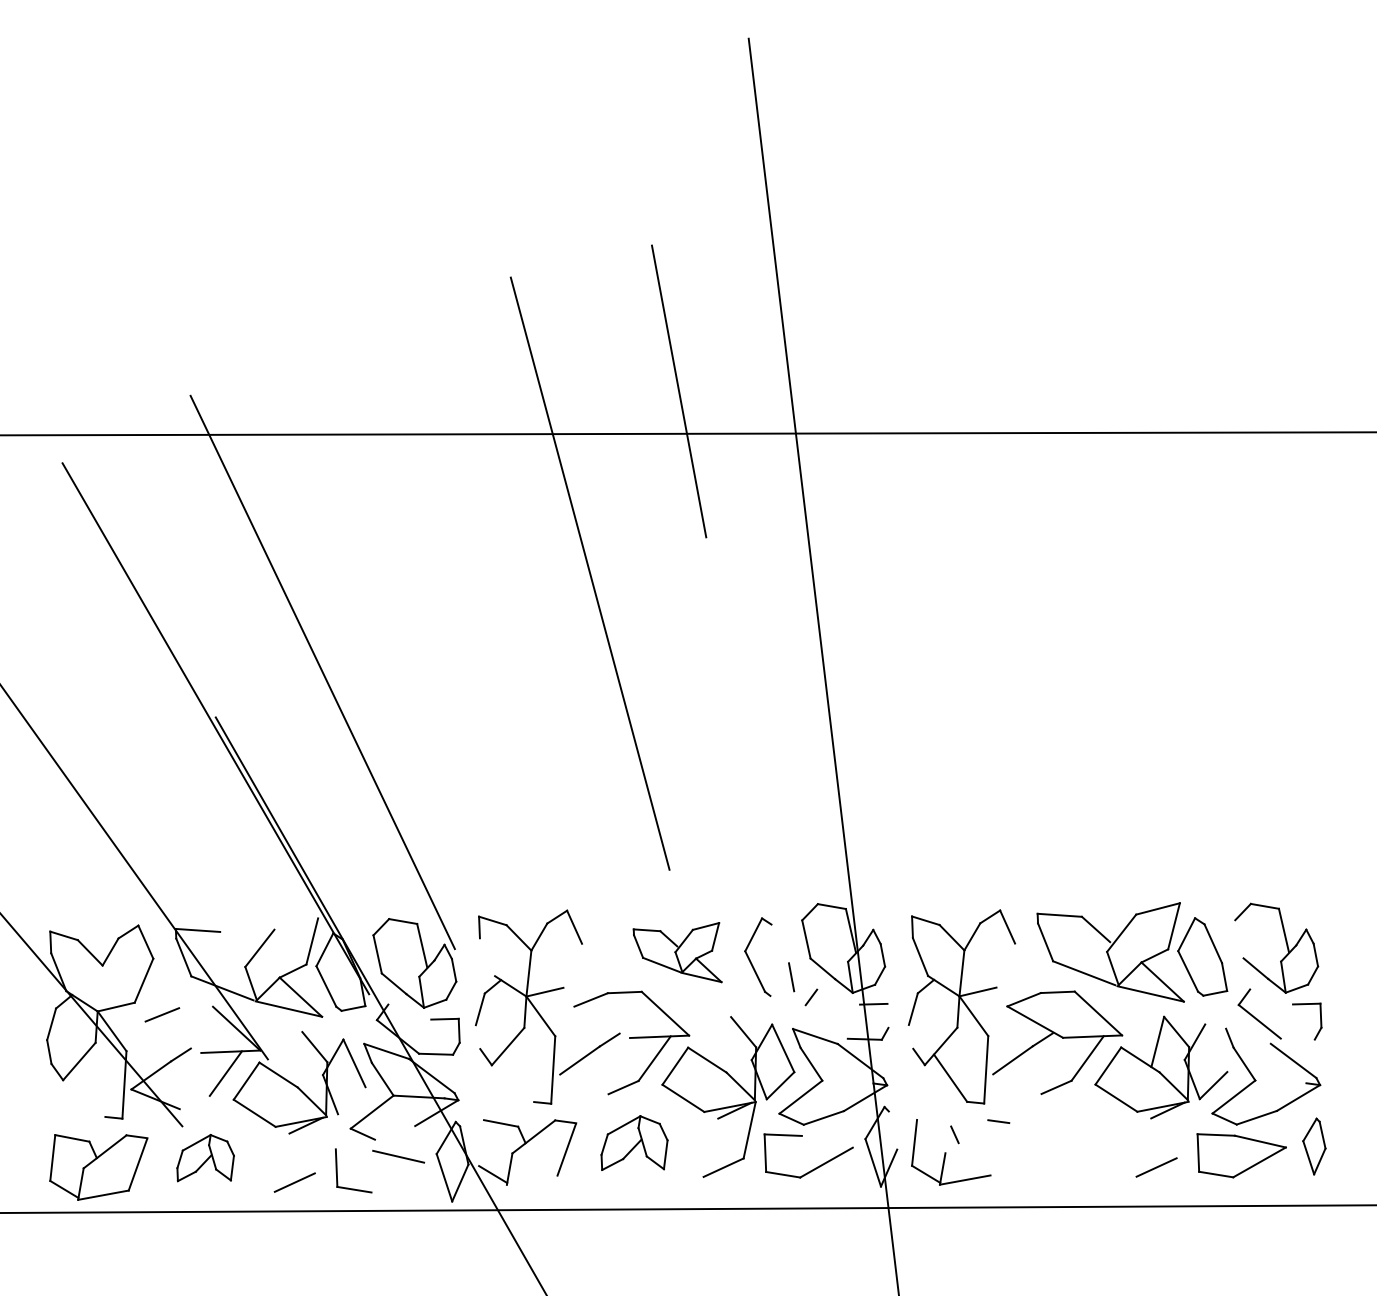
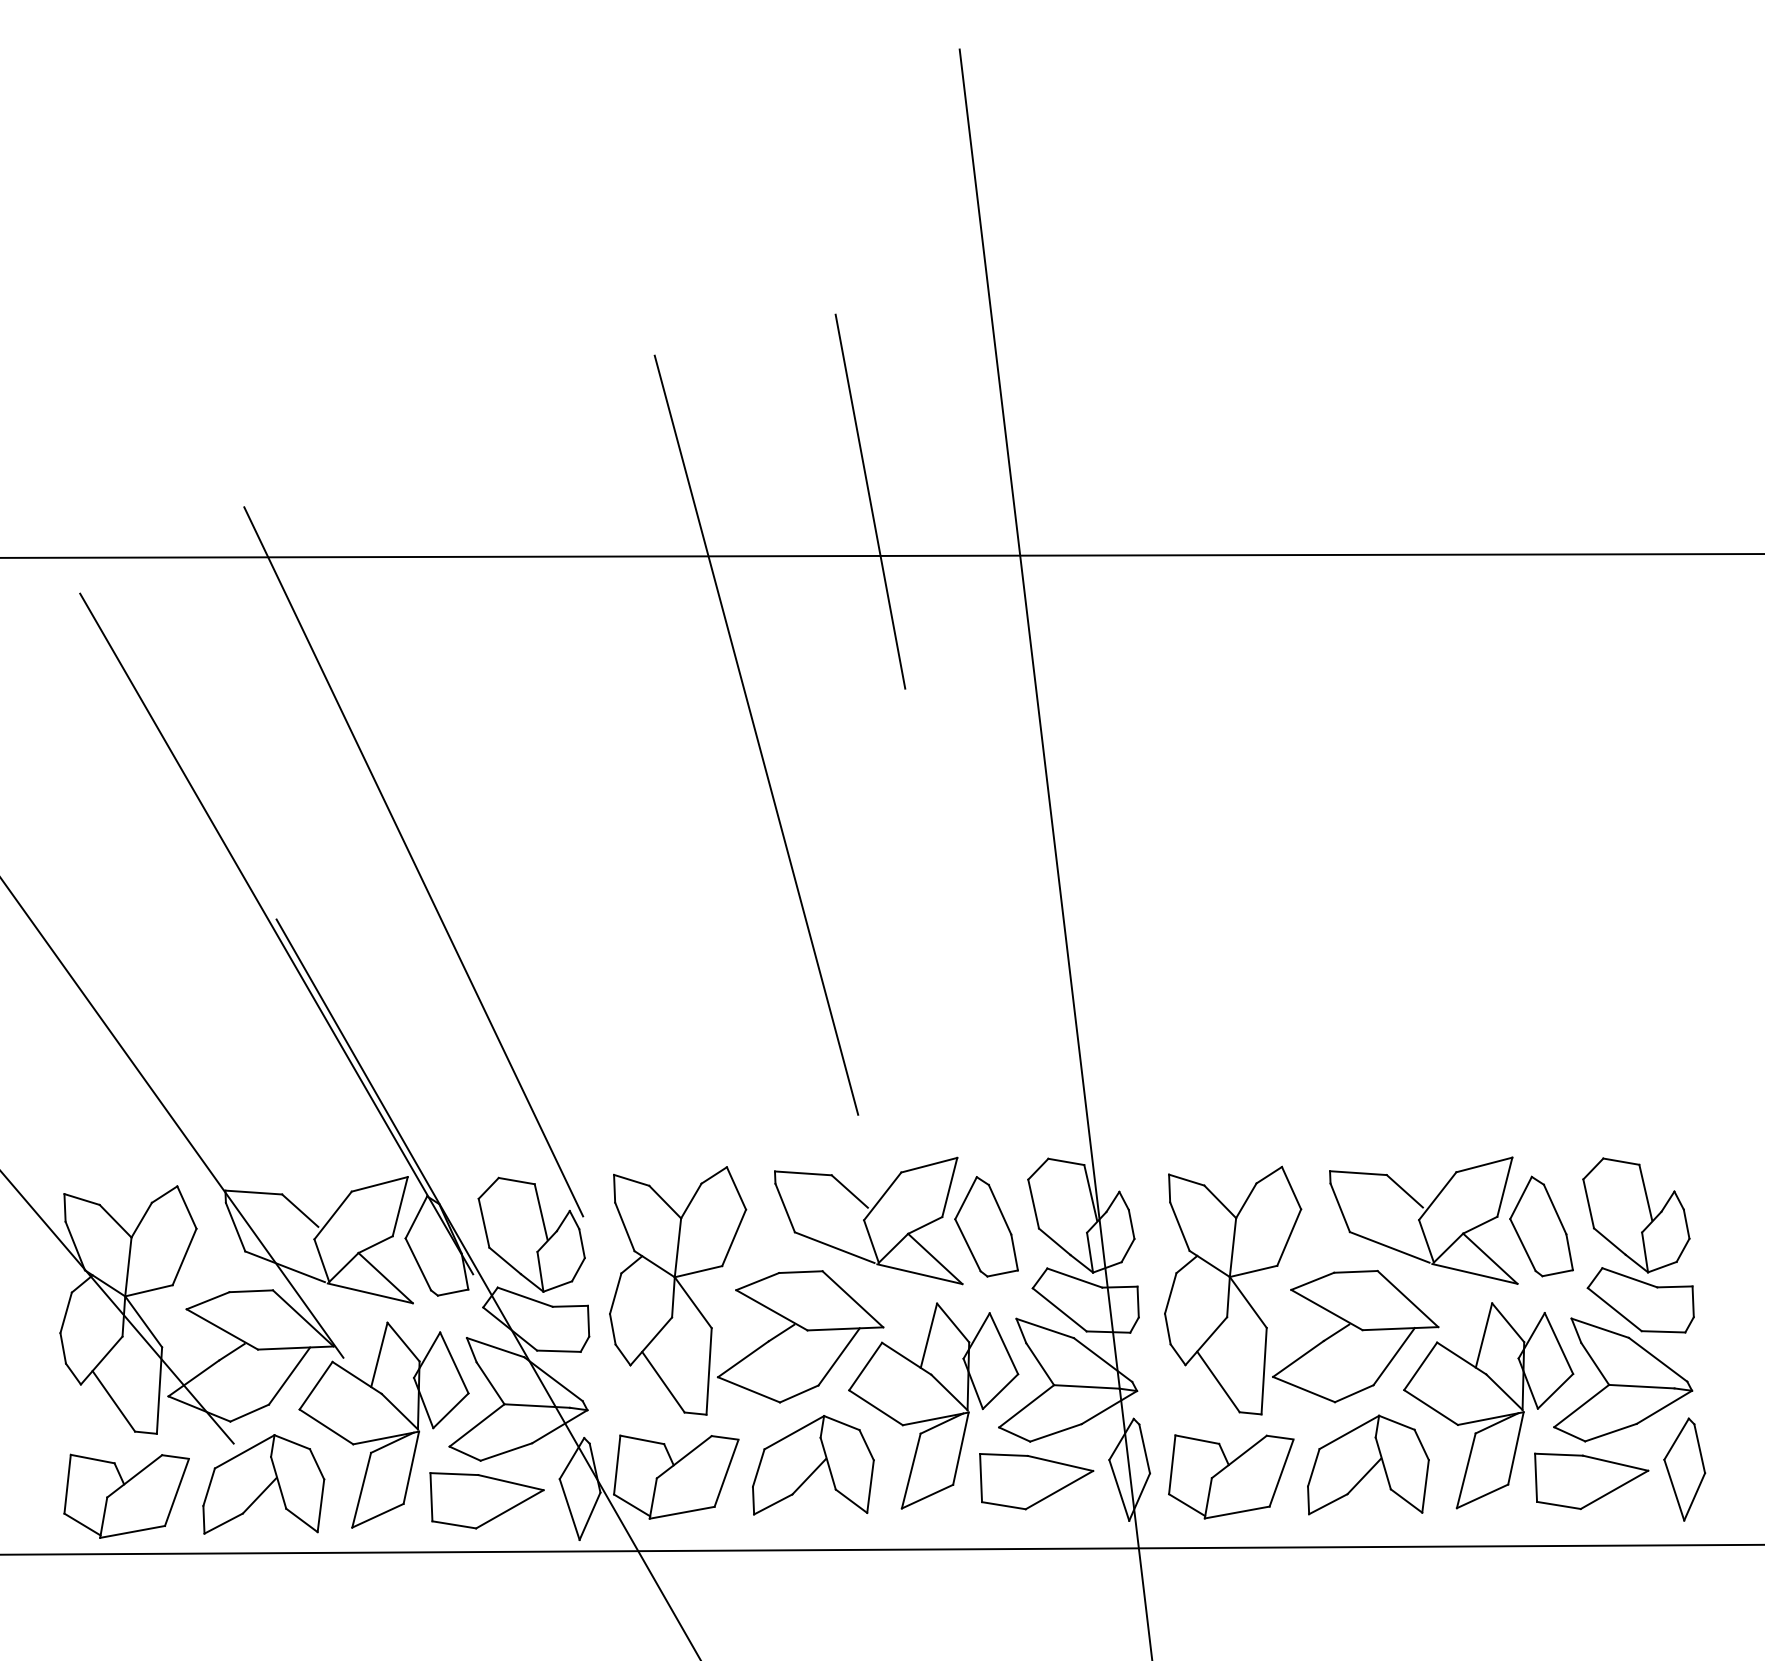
line: (296, 923) -> (380, 1183), added
line: (1239, 939) -> (1588, 1204), added
line: (780, 943) -> (1000, 1209), added
line: (234, 944) -> (300, 1210), added
part: (677, 952) -> (868, 1220), size x1.67
line: (487, 957) -> (624, 1227), added
line: (572, 965) -> (733, 1237), added
line: (1005, 965) -> (1288, 1237), added
line: (99, 988) -> (127, 1266), added
line: (782, 993) -> (1002, 1273), added
line: (838, 996) -> (1074, 1277), added
line: (1271, 996) -> (1629, 1277), added
line: (196, 1007) -> (251, 1291), added
line: (409, 1011) -> (524, 1296), added
line: (887, 1015) -> (1137, 1301), added
line: (826, 1021) -> (1059, 1309), added
line: (602, 1022) -> (772, 1310), added
line: (1248, 1035) -> (1600, 1327), added
line: (173, 1036) -> (222, 1328), added
line: (910, 1036) -> (1167, 1328), added
line: (477, 1037) -> (612, 1329), added
line: (1297, 1038) -> (1663, 1331), added
line: (724, 1042) -> (928, 1336), added
line: (1216, 1048) -> (1559, 1343), added
line: (295, 1057) -> (378, 1355), added
line: (517, 1078) -> (663, 1382), added
line: (847, 1081) -> (1086, 1386), added
line: (1280, 1081) -> (1641, 1386), added
line: (584, 1084) -> (749, 1390), added
line: (1017, 1084) -> (1304, 1390), added
line: (88, 1092) -> (113, 1400), added
line: (351, 1100) -> (450, 1410), added
line: (194, 1102) -> (249, 1413), added
line: (934, 1122) -> (1197, 1438), added
line: (1182, 1129) -> (1515, 1447), added
line: (892, 1130) -> (1143, 1448), added
line: (394, 1132) -> (505, 1451), added
line: (966, 1136) -> (1238, 1456), added
line: (826, 1141) -> (1059, 1463), added
part: (634, 1142) -> (813, 1464), size x1.43
part: (1067, 1142) -> (1368, 1464), added
line: (481, 1143) -> (617, 1465), added
line: (320, 1144) -> (410, 1466), added
part: (1314, 1146) -> (1684, 1469), size x1.43
line: (710, 1147) -> (910, 1470), added
line: (1143, 1147) -> (1465, 1470), added
line: (354, 1149) -> (454, 1473), added
line: (999, 1149) -> (1281, 1473), added
part: (205, 1157) -> (263, 1483), size x1.67
line: (281, 1162) -> (360, 1489), added
line: (397, 1177) -> (509, 1509), added
line: (531, 1179) -> (681, 1511), added

